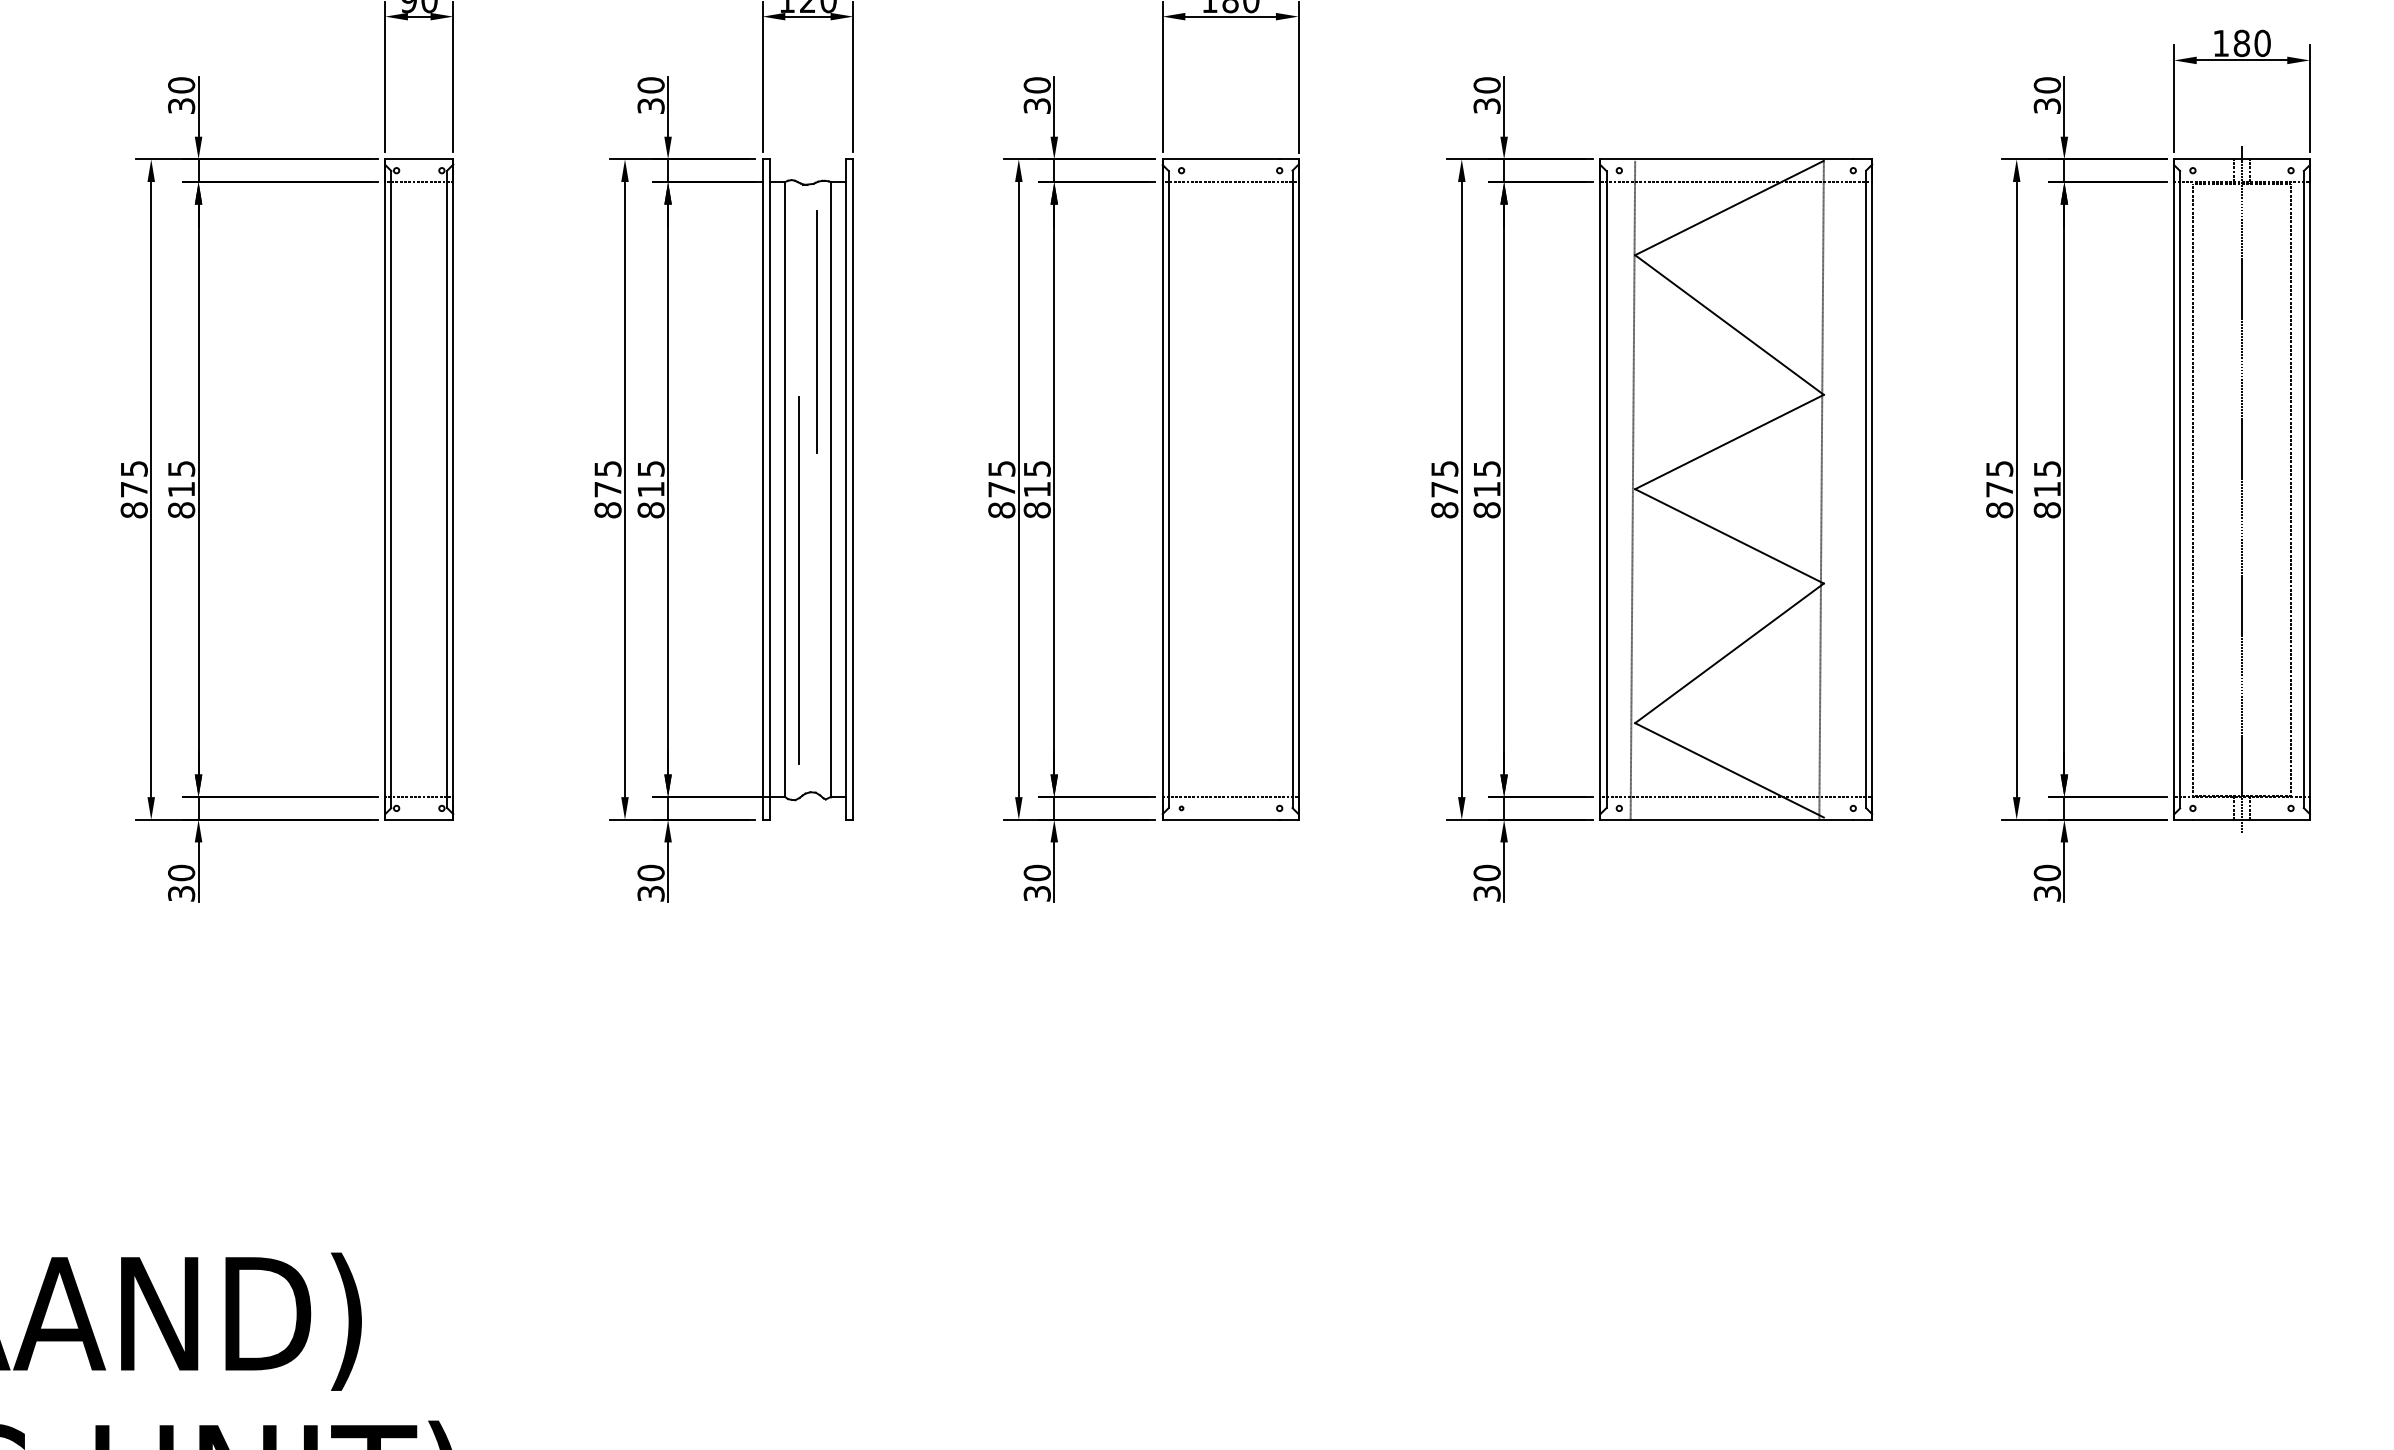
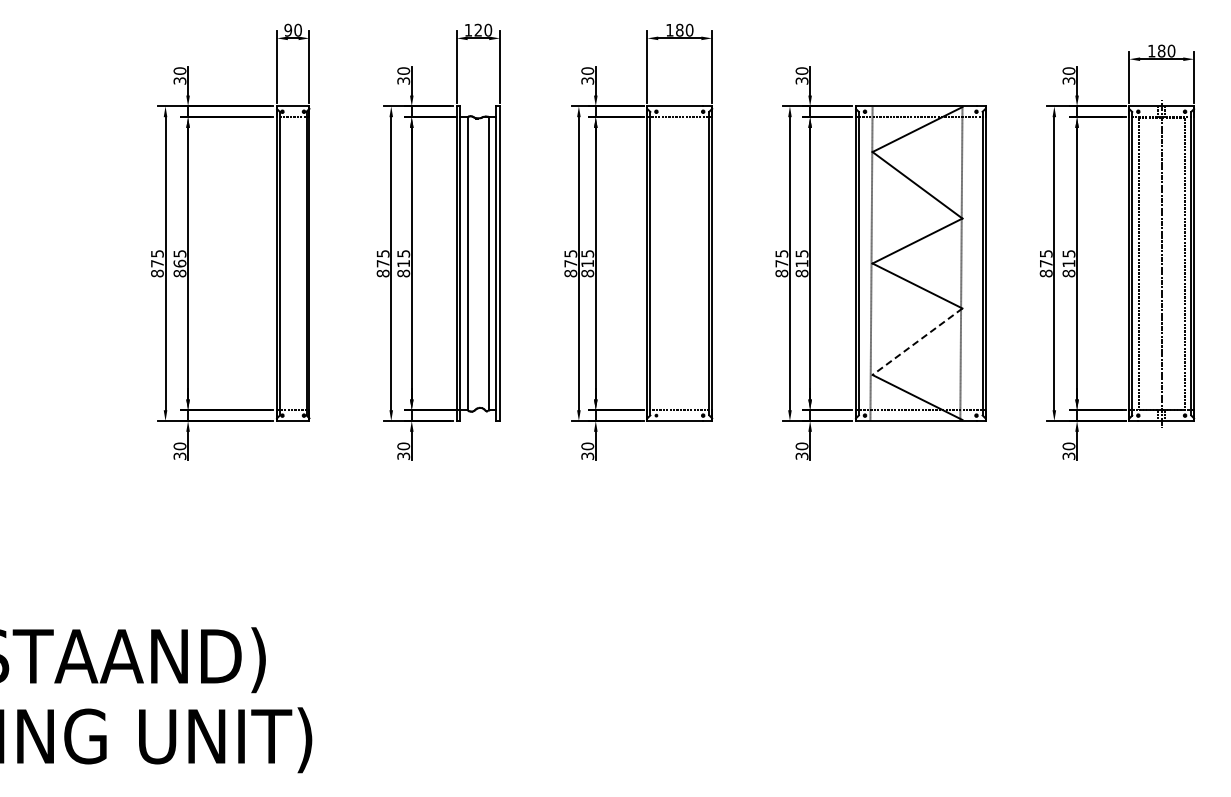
line: (816, 331) -> (482, 188), removed
text: (180, 489) -> (179, 263), 815 -> 865
line: (797, 579) -> (473, 306), removed
line: (1729, 652) -> (917, 341), solid -> dashed

